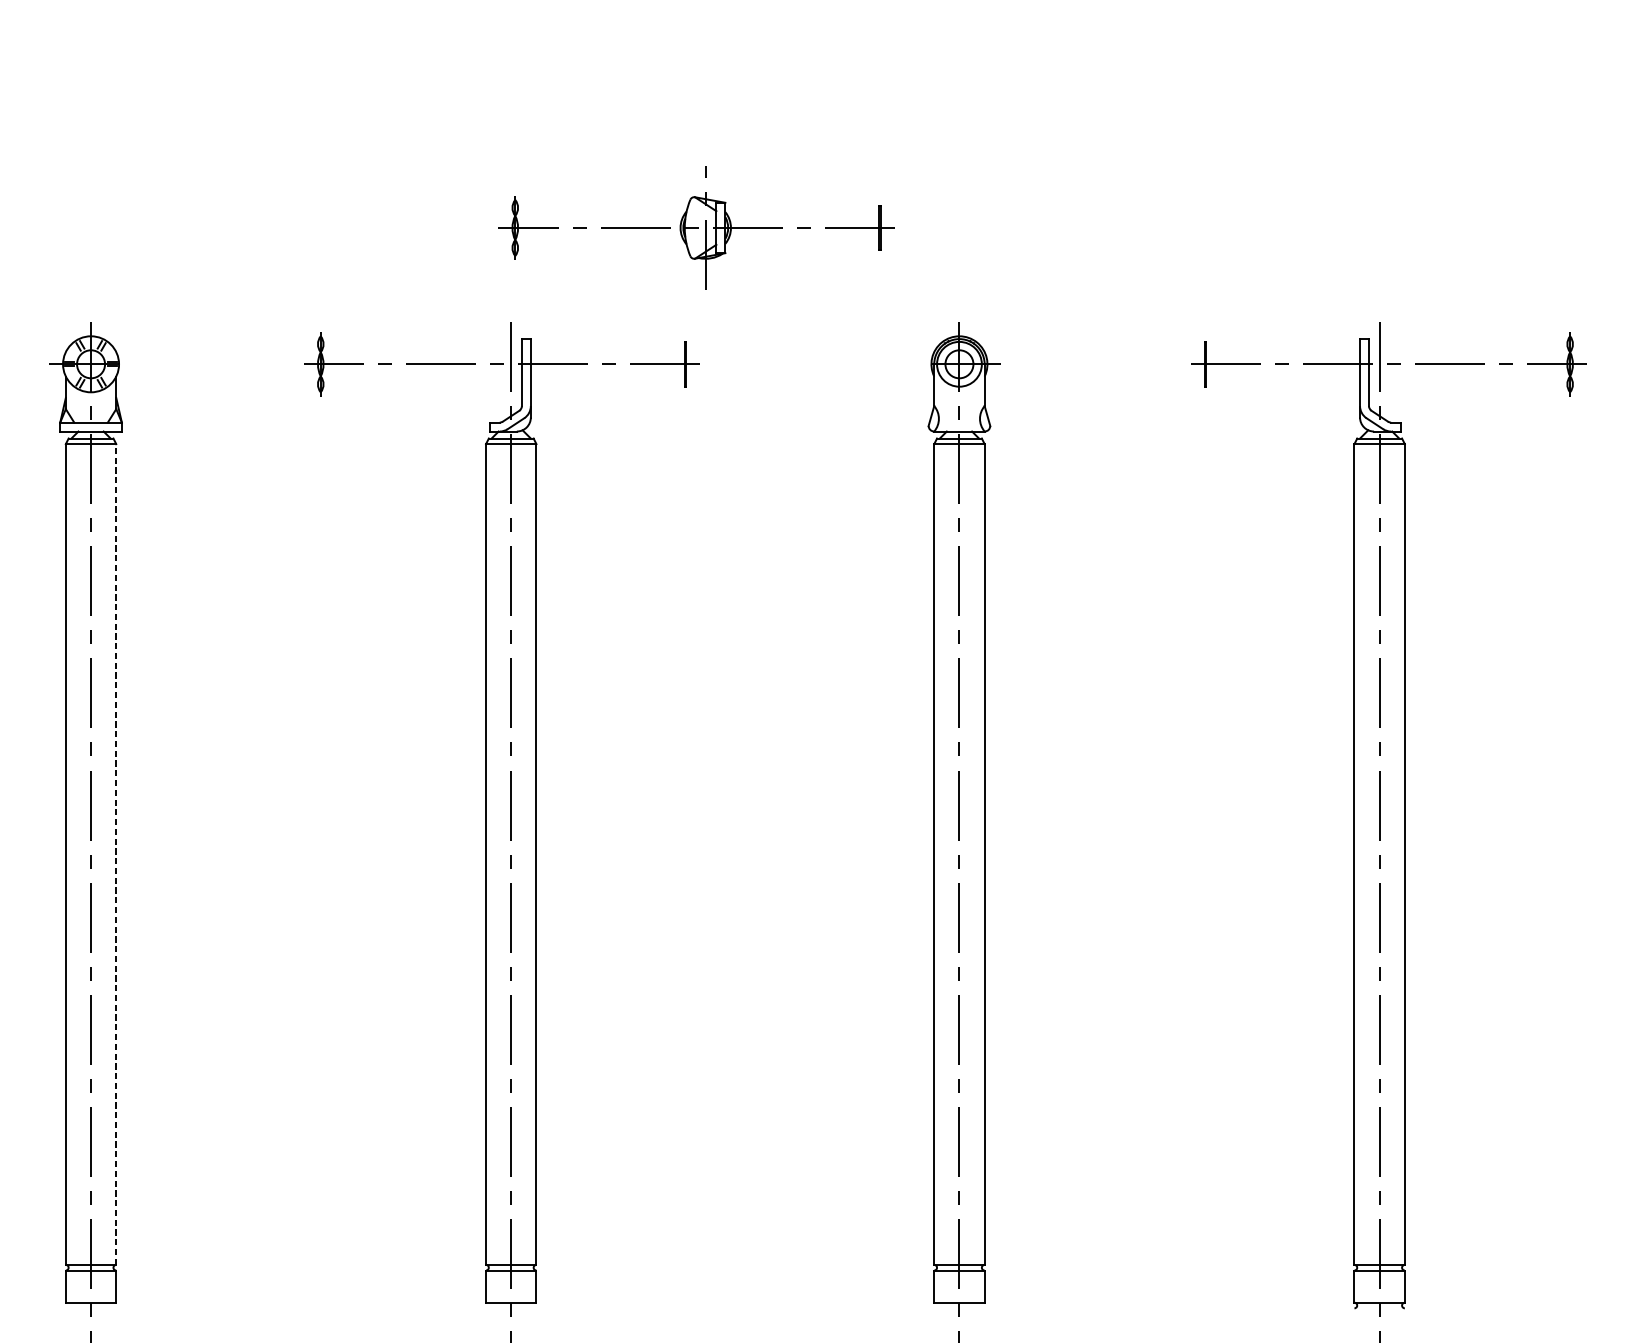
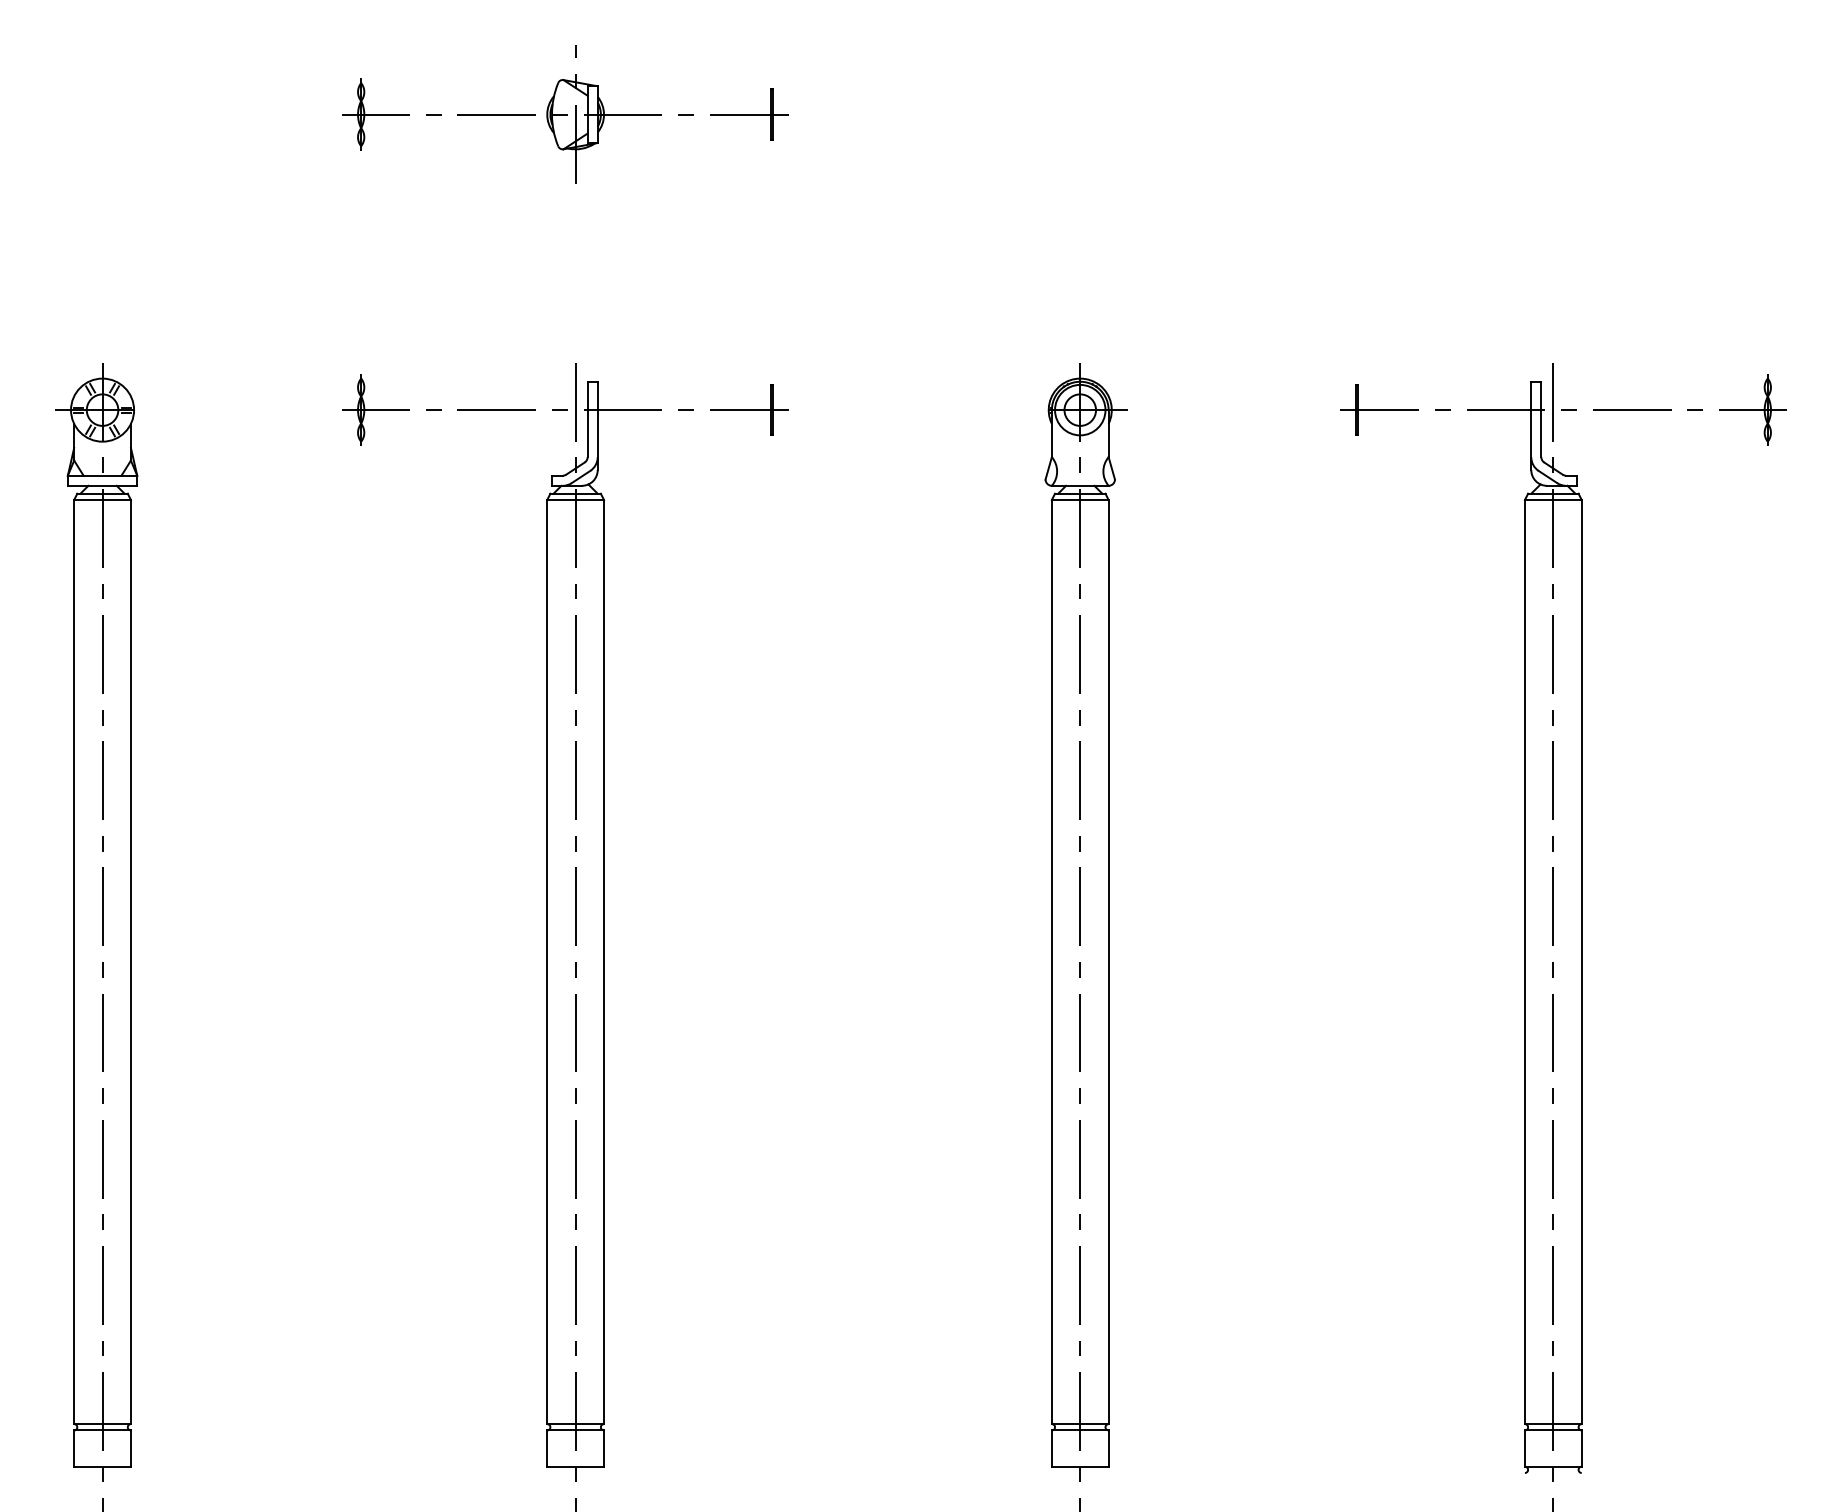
part: (696, 227) -> (565, 114), moved
line: (115, 854) -> (130, 961), dashed -> solid

